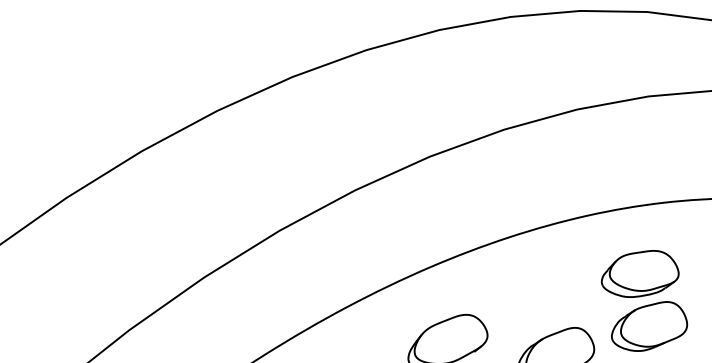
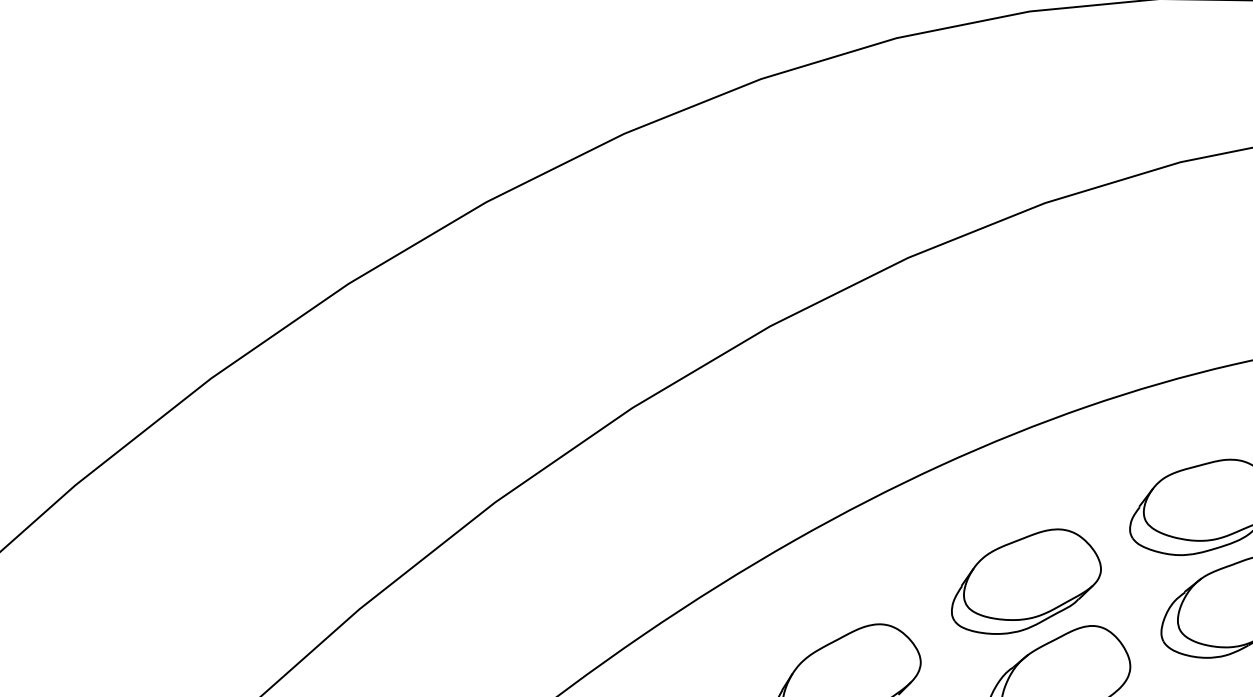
part: (545, 301) -> (1025, 581), added

